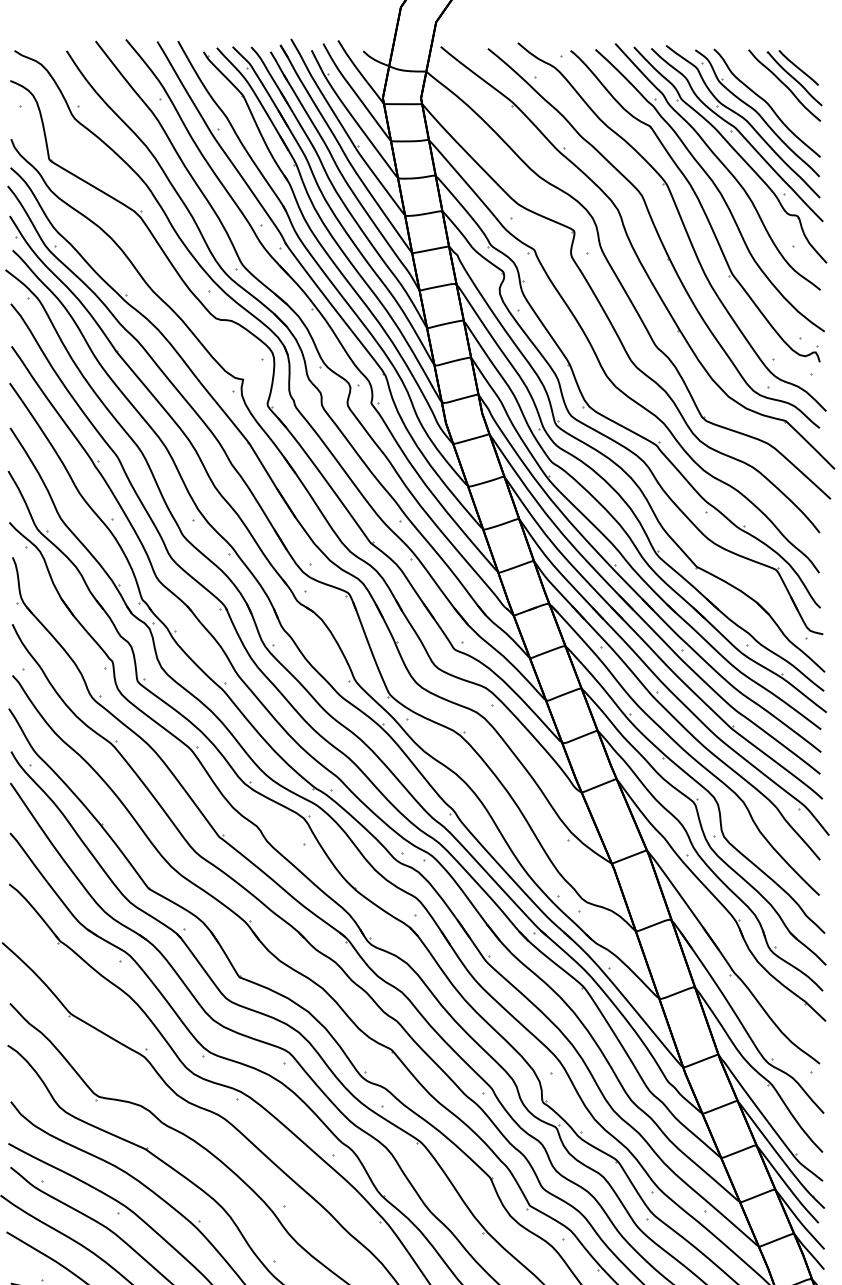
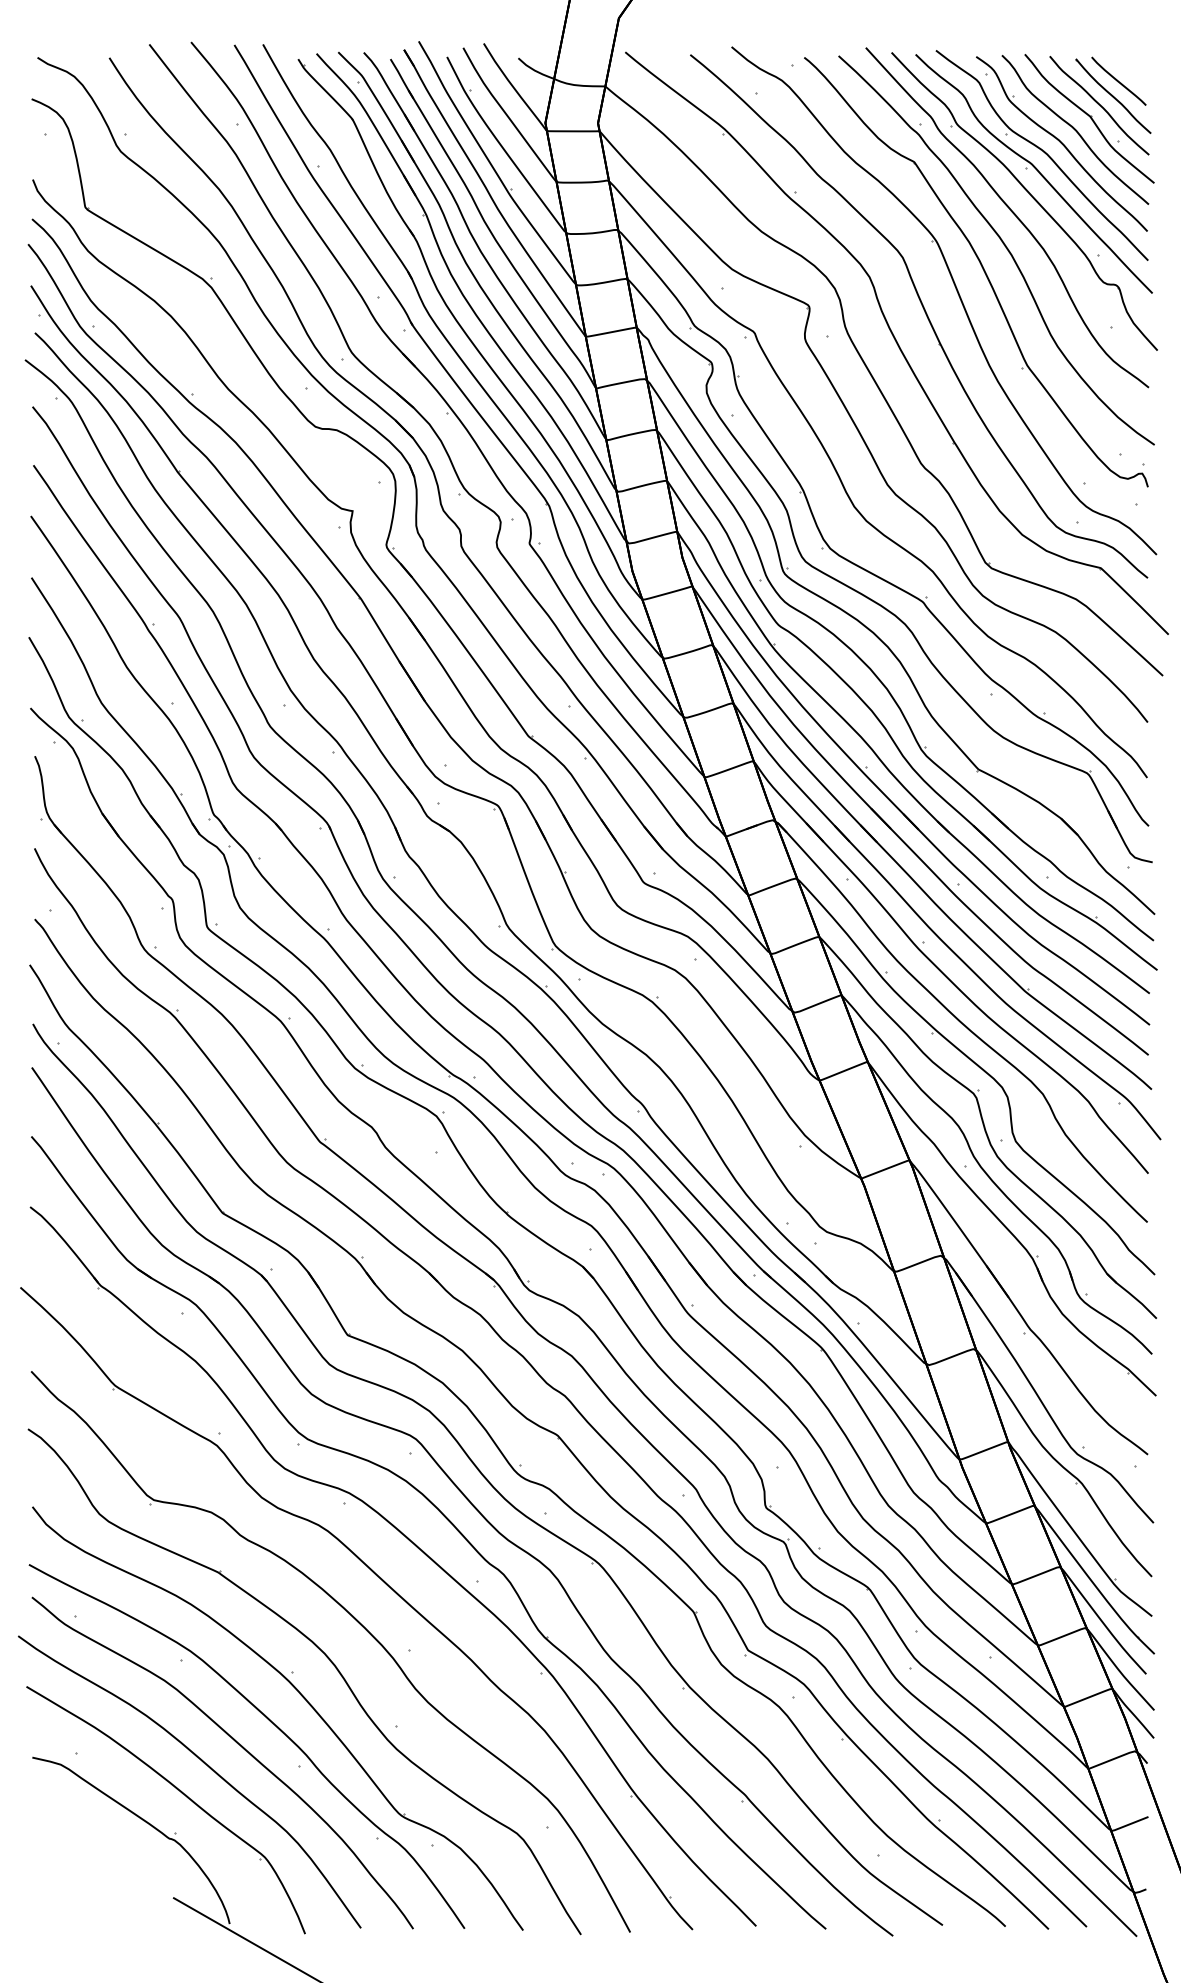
part: (777, 94) -> (1089, 118), added

